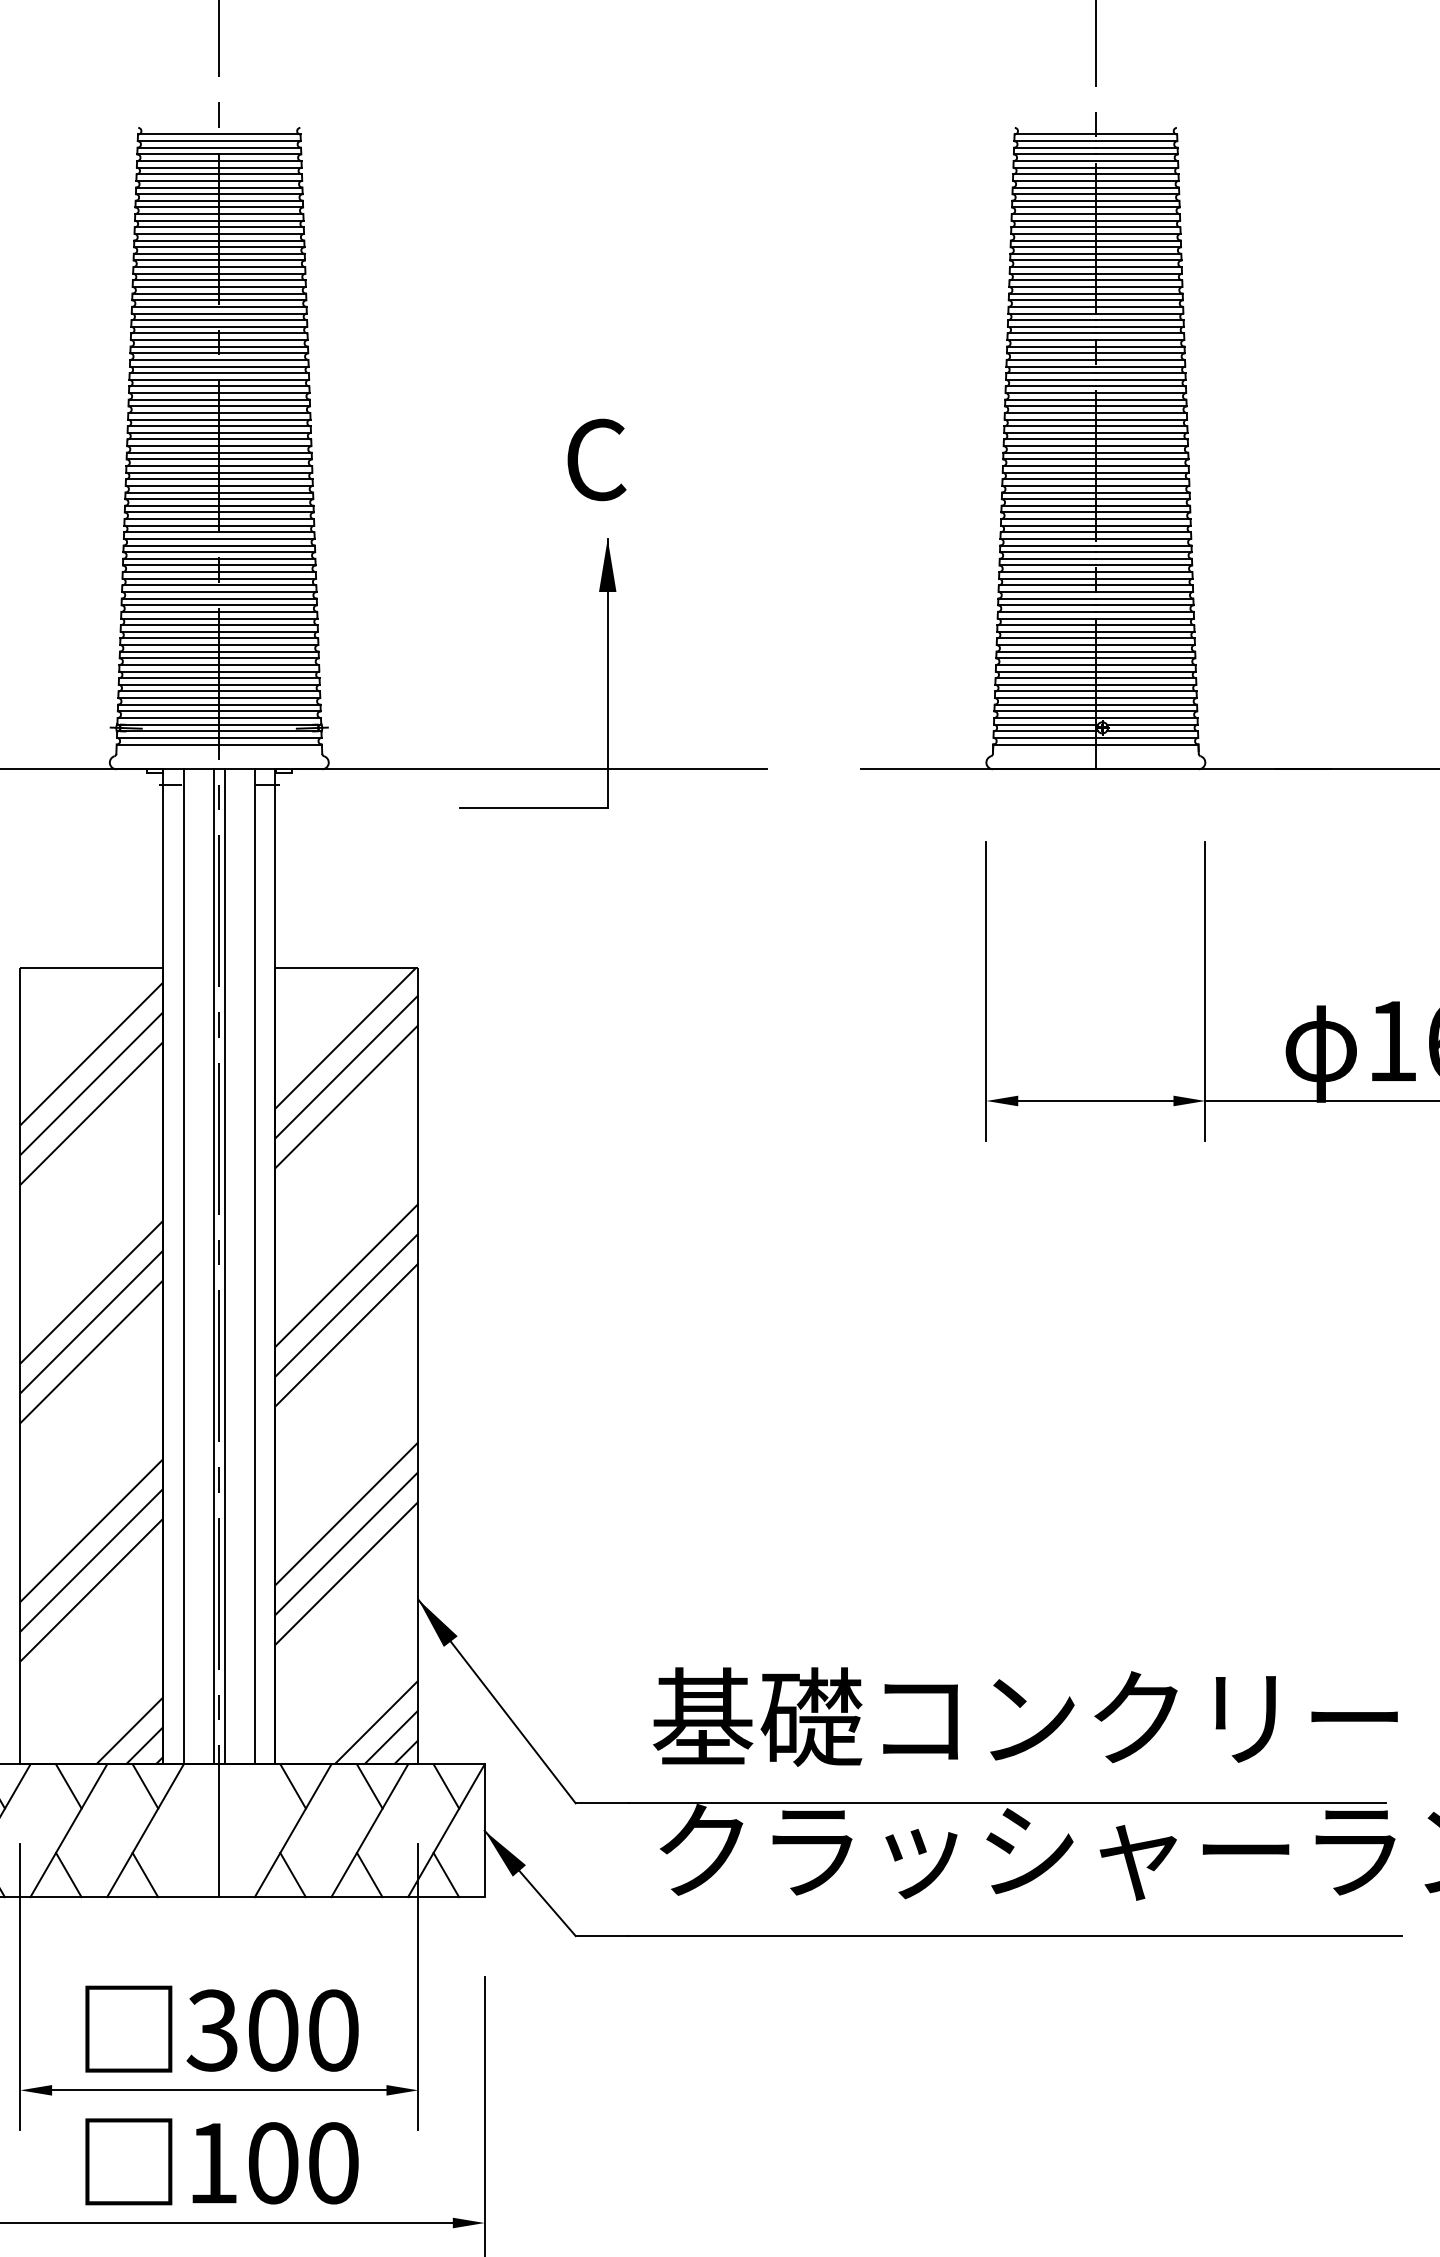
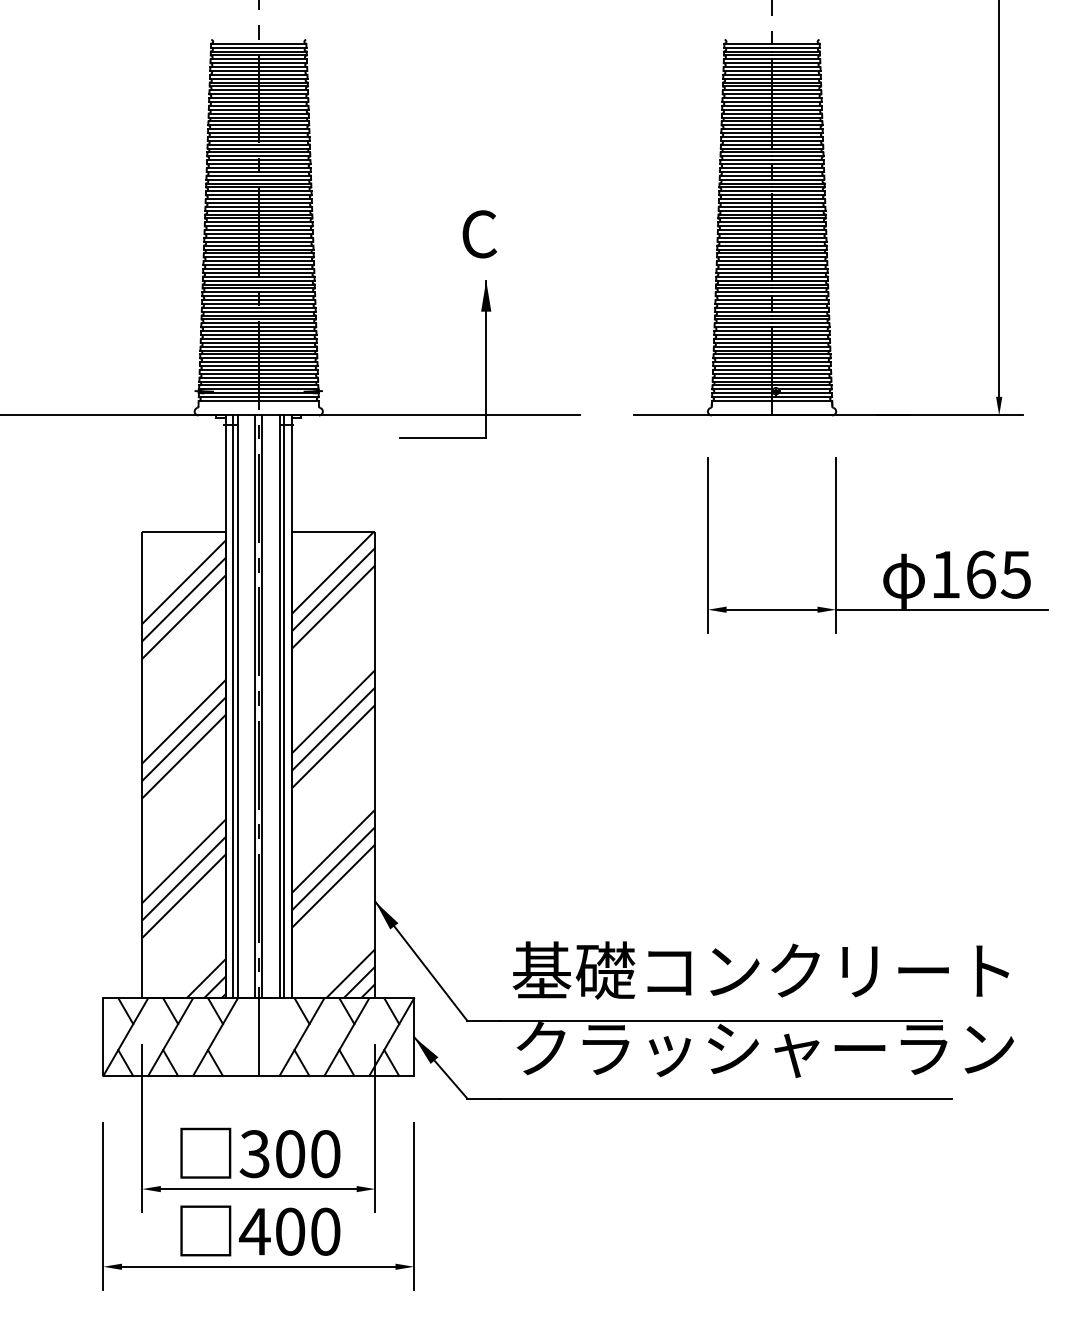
line: (176, 1266) -> (233, 706), added
line: (263, 1266) -> (284, 706), added
text: (212, 2162) -> (254, 1231), 100 -> 400

